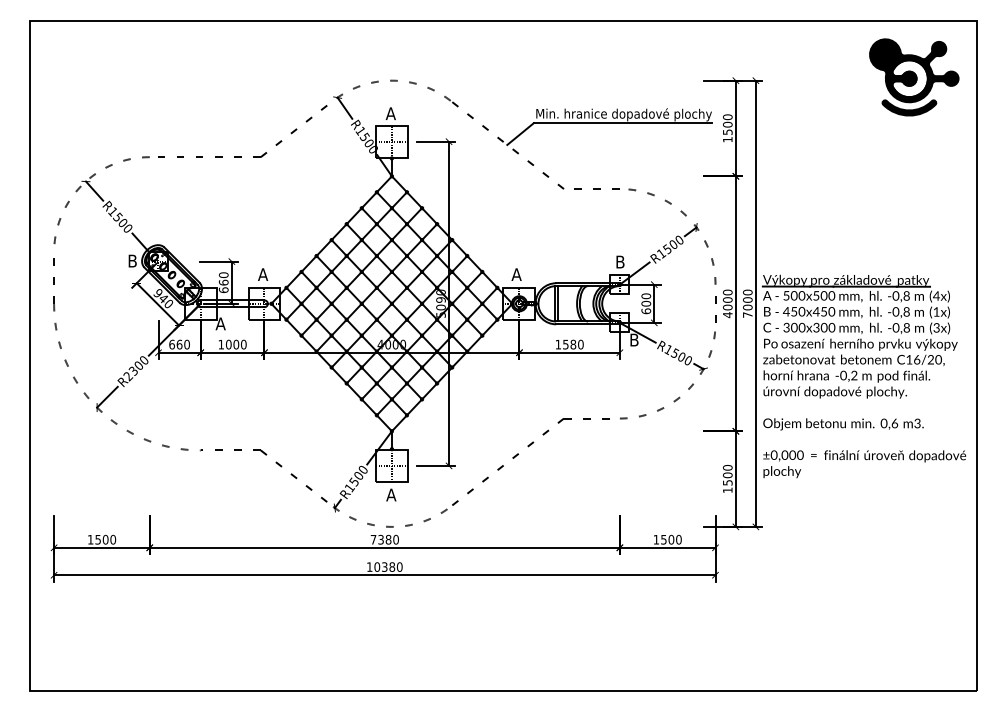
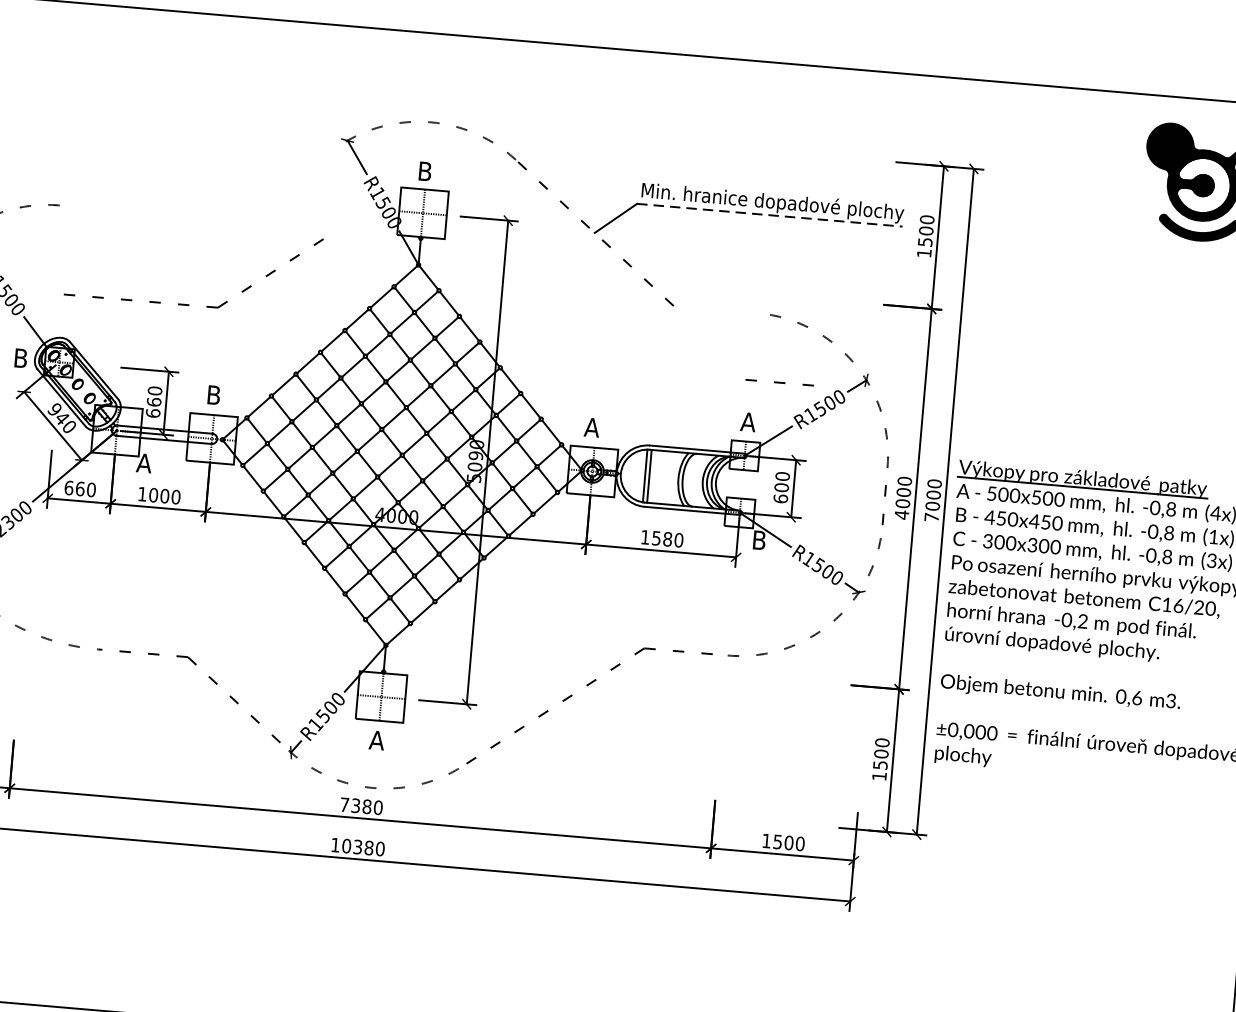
text: (390, 113) -> (424, 171), A -> B
line: (622, 123) -> (769, 215), solid -> dashed
part: (241, 156) -> (189, 304), moved
line: (596, 188) -> (779, 381), moved
text: (620, 261) -> (748, 421), B -> A
text: (263, 274) -> (214, 395), A -> B

